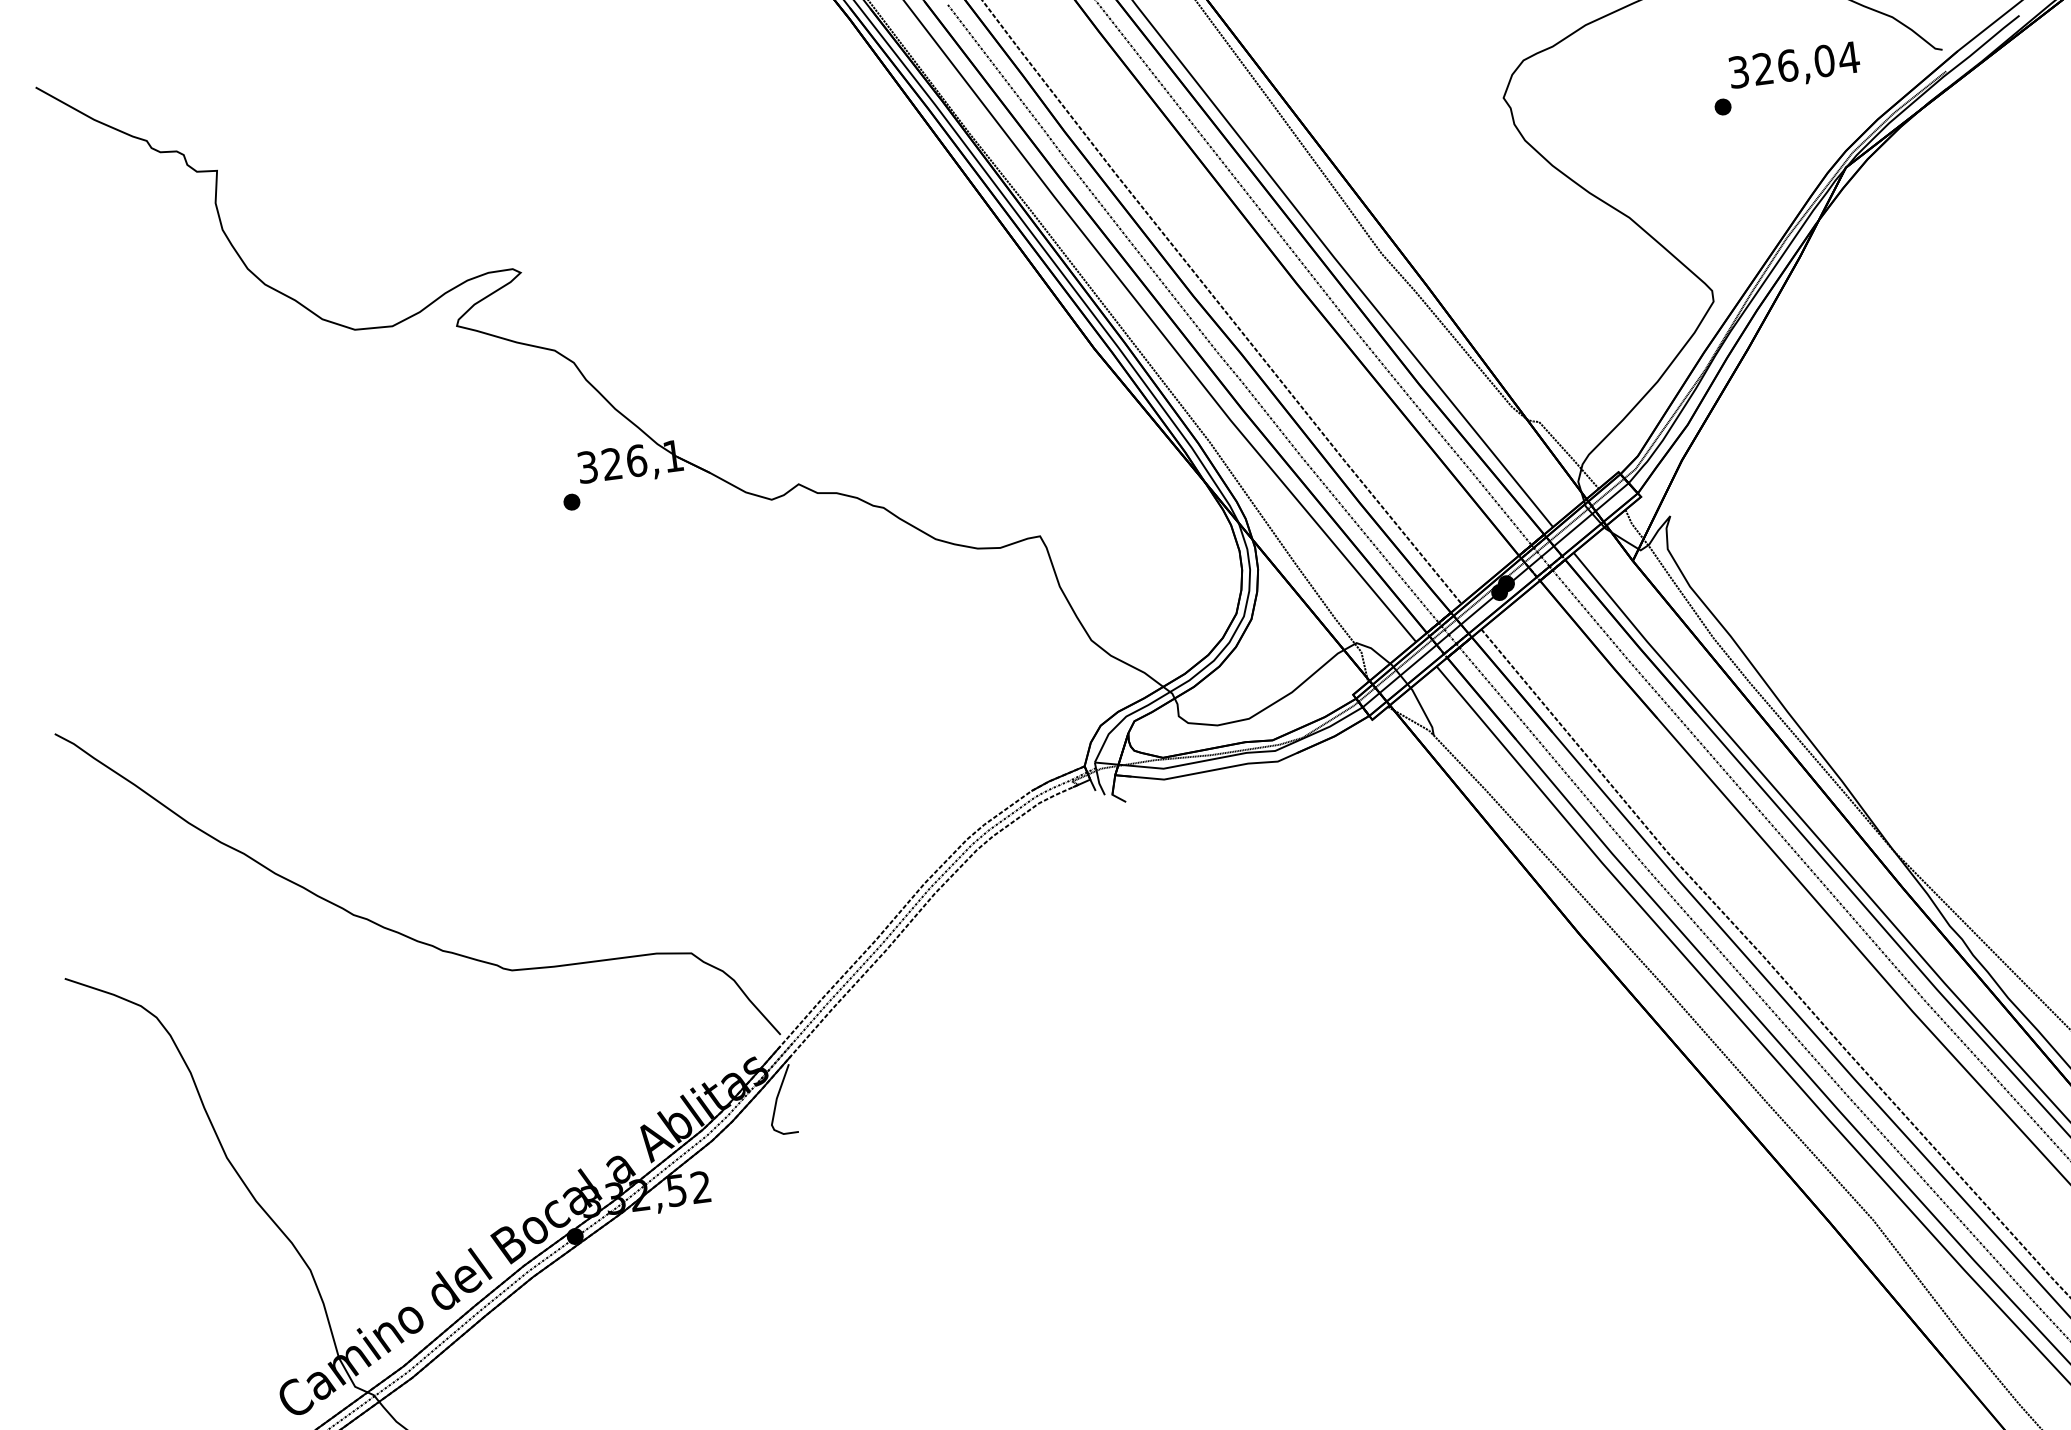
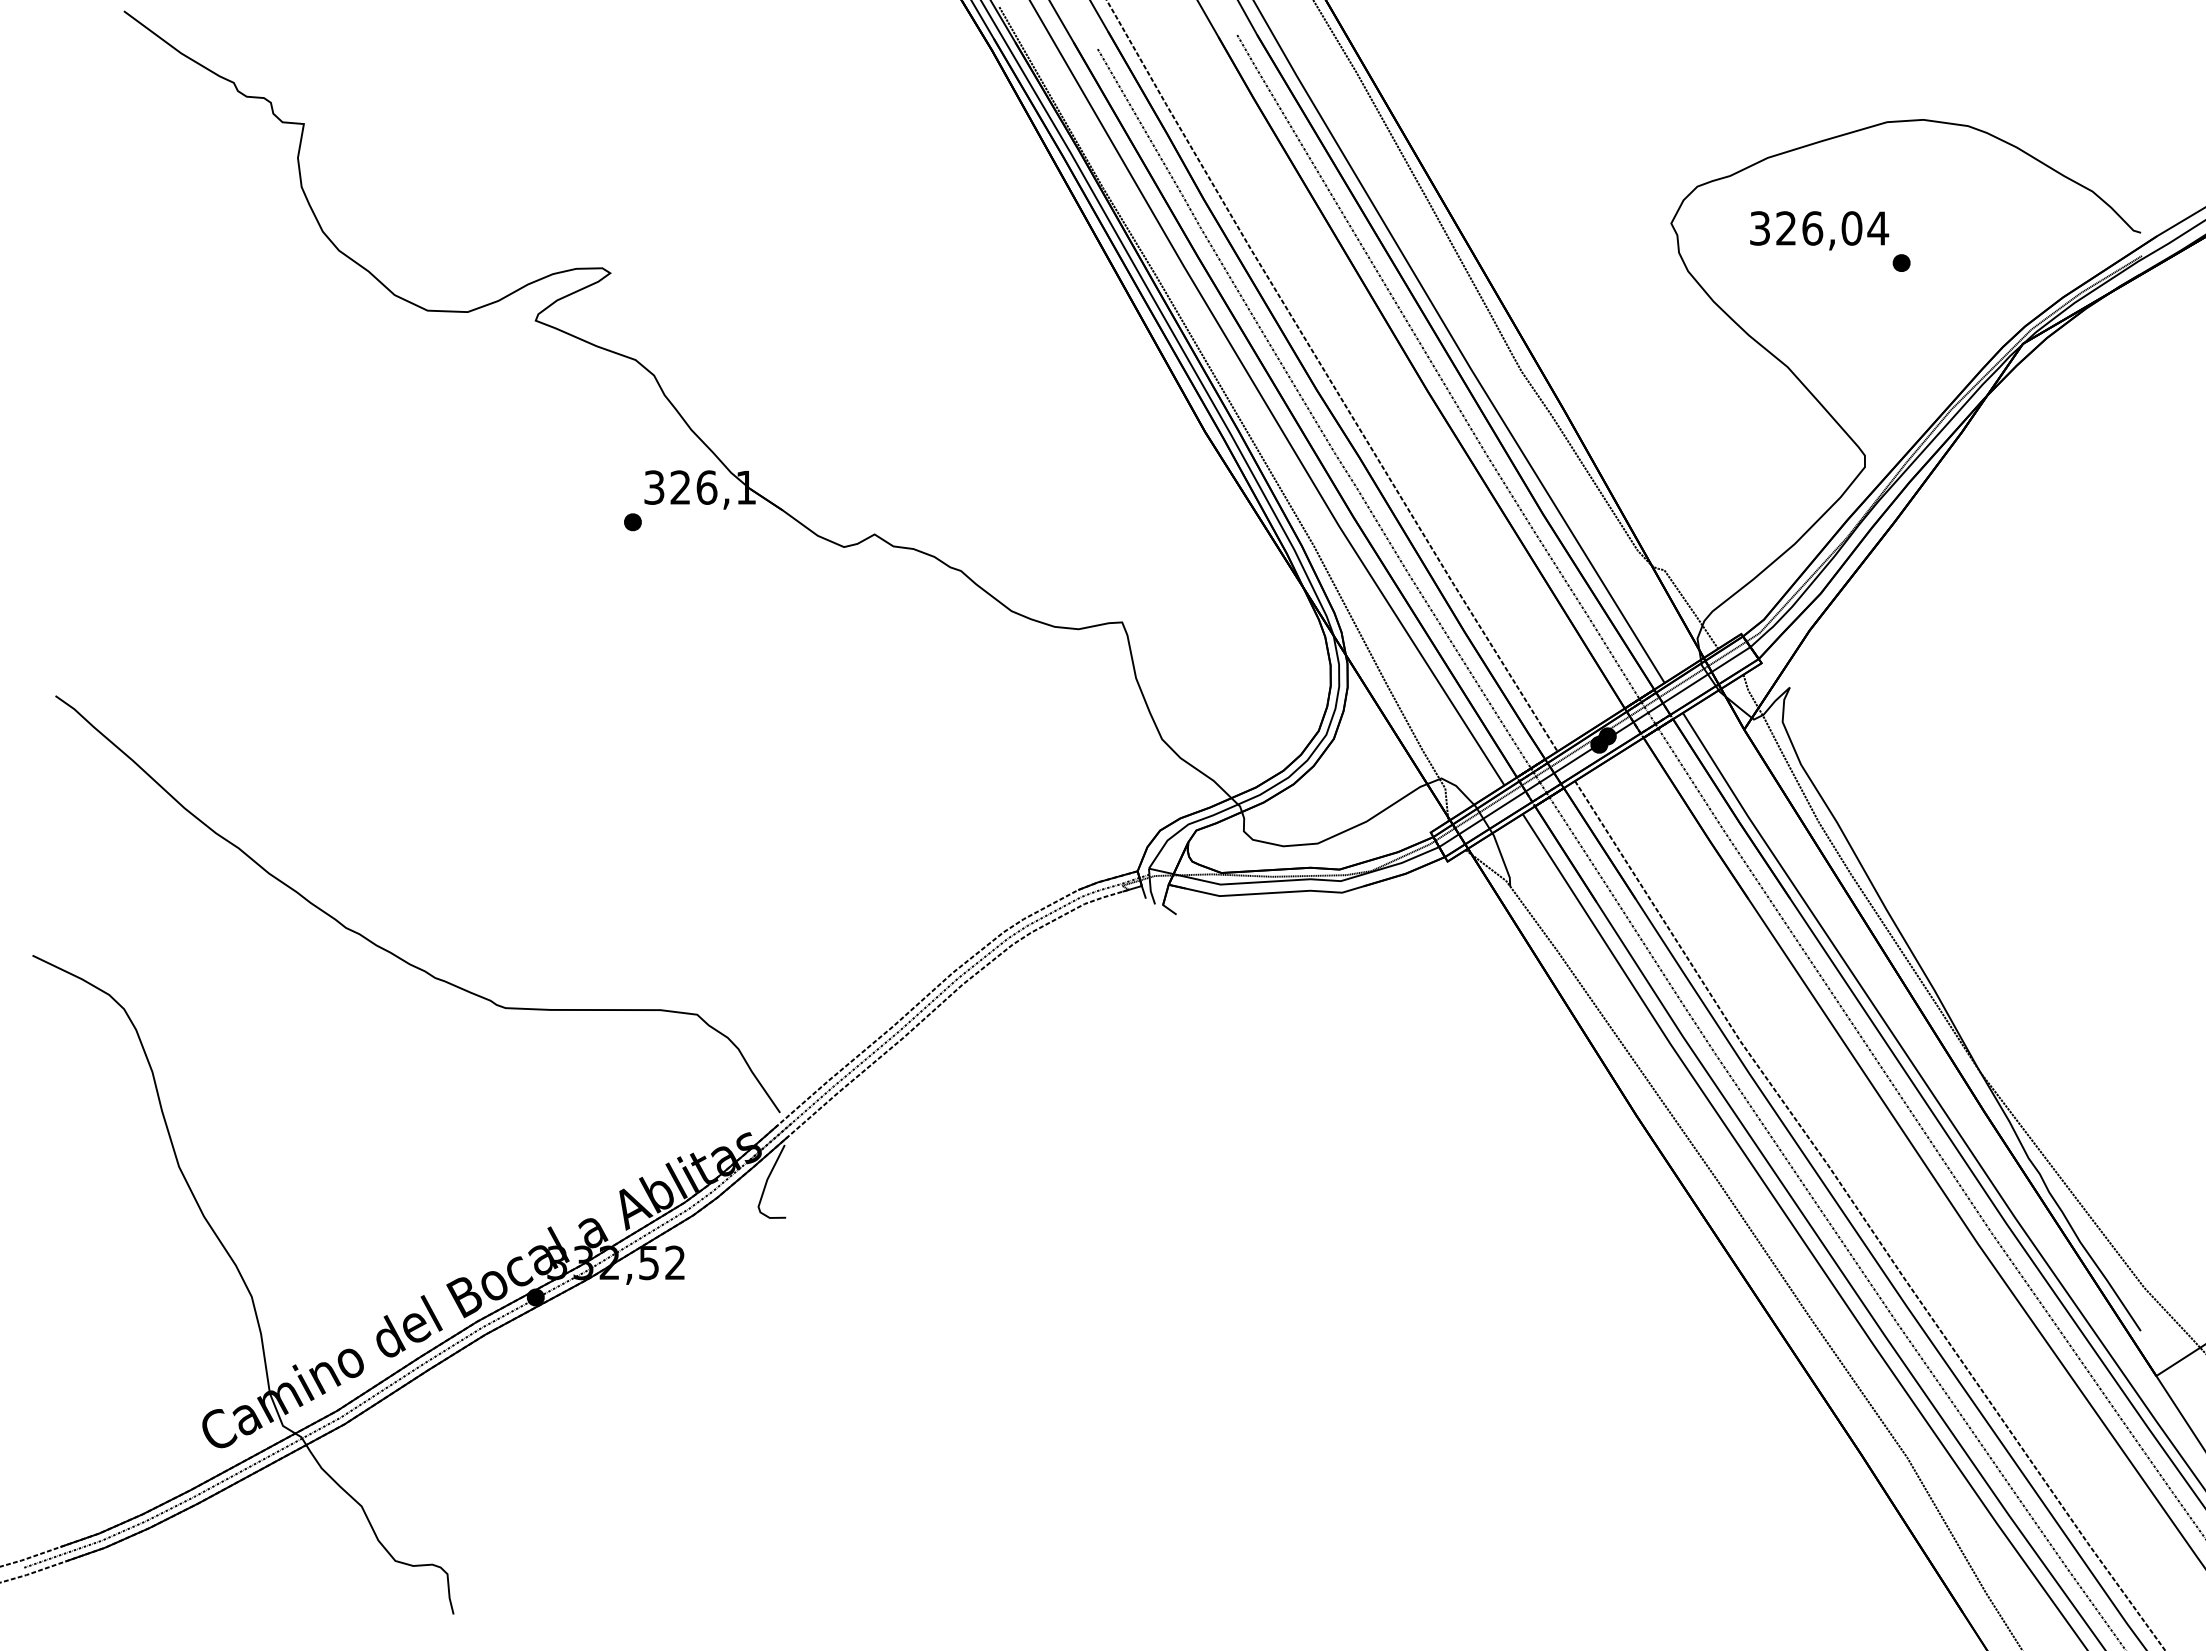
text: (1794, 66) -> (1819, 230), moved

